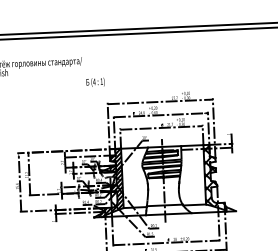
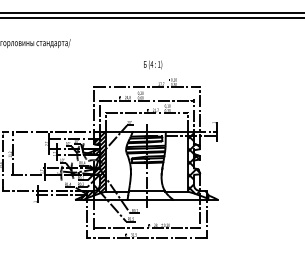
text: (95, 81) -> (153, 64), moved

